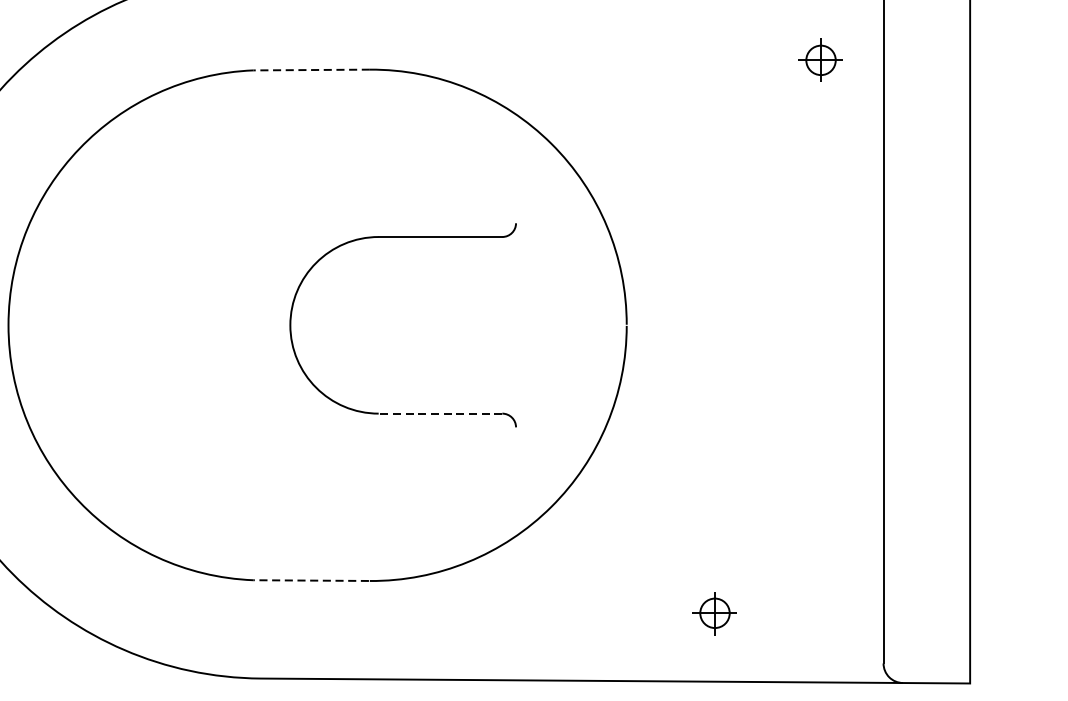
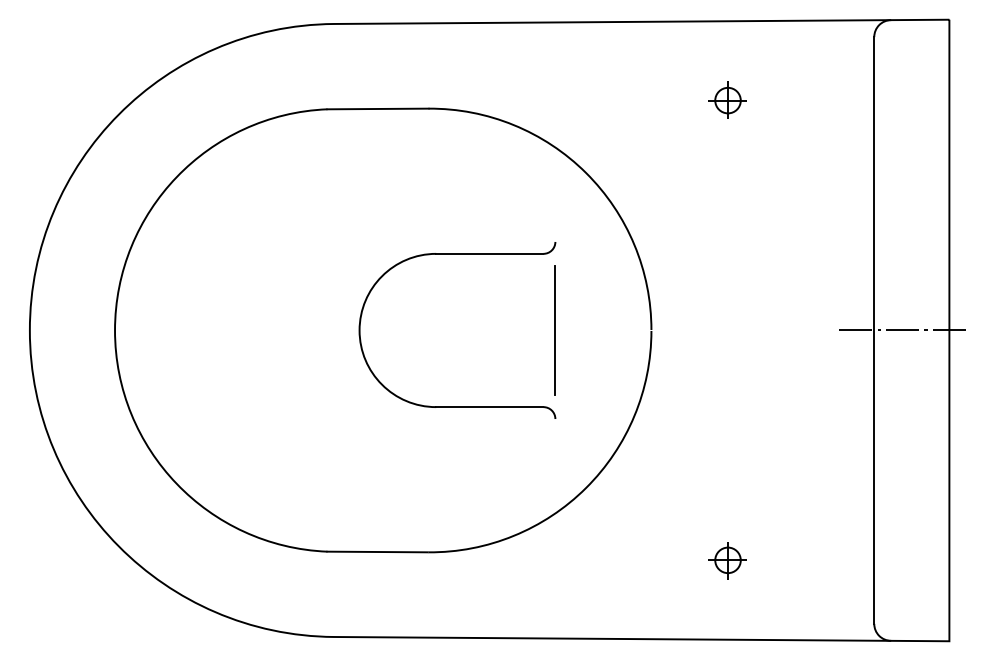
part: (820, 59) -> (727, 99), moved
line: (311, 69) -> (377, 108), dashed -> solid
line: (515, 325) -> (554, 330), added
line: (917, 325) -> (903, 330), added
line: (440, 414) -> (489, 407), dashed -> solid
line: (311, 580) -> (377, 551), dashed -> solid
part: (714, 613) -> (727, 560), moved

